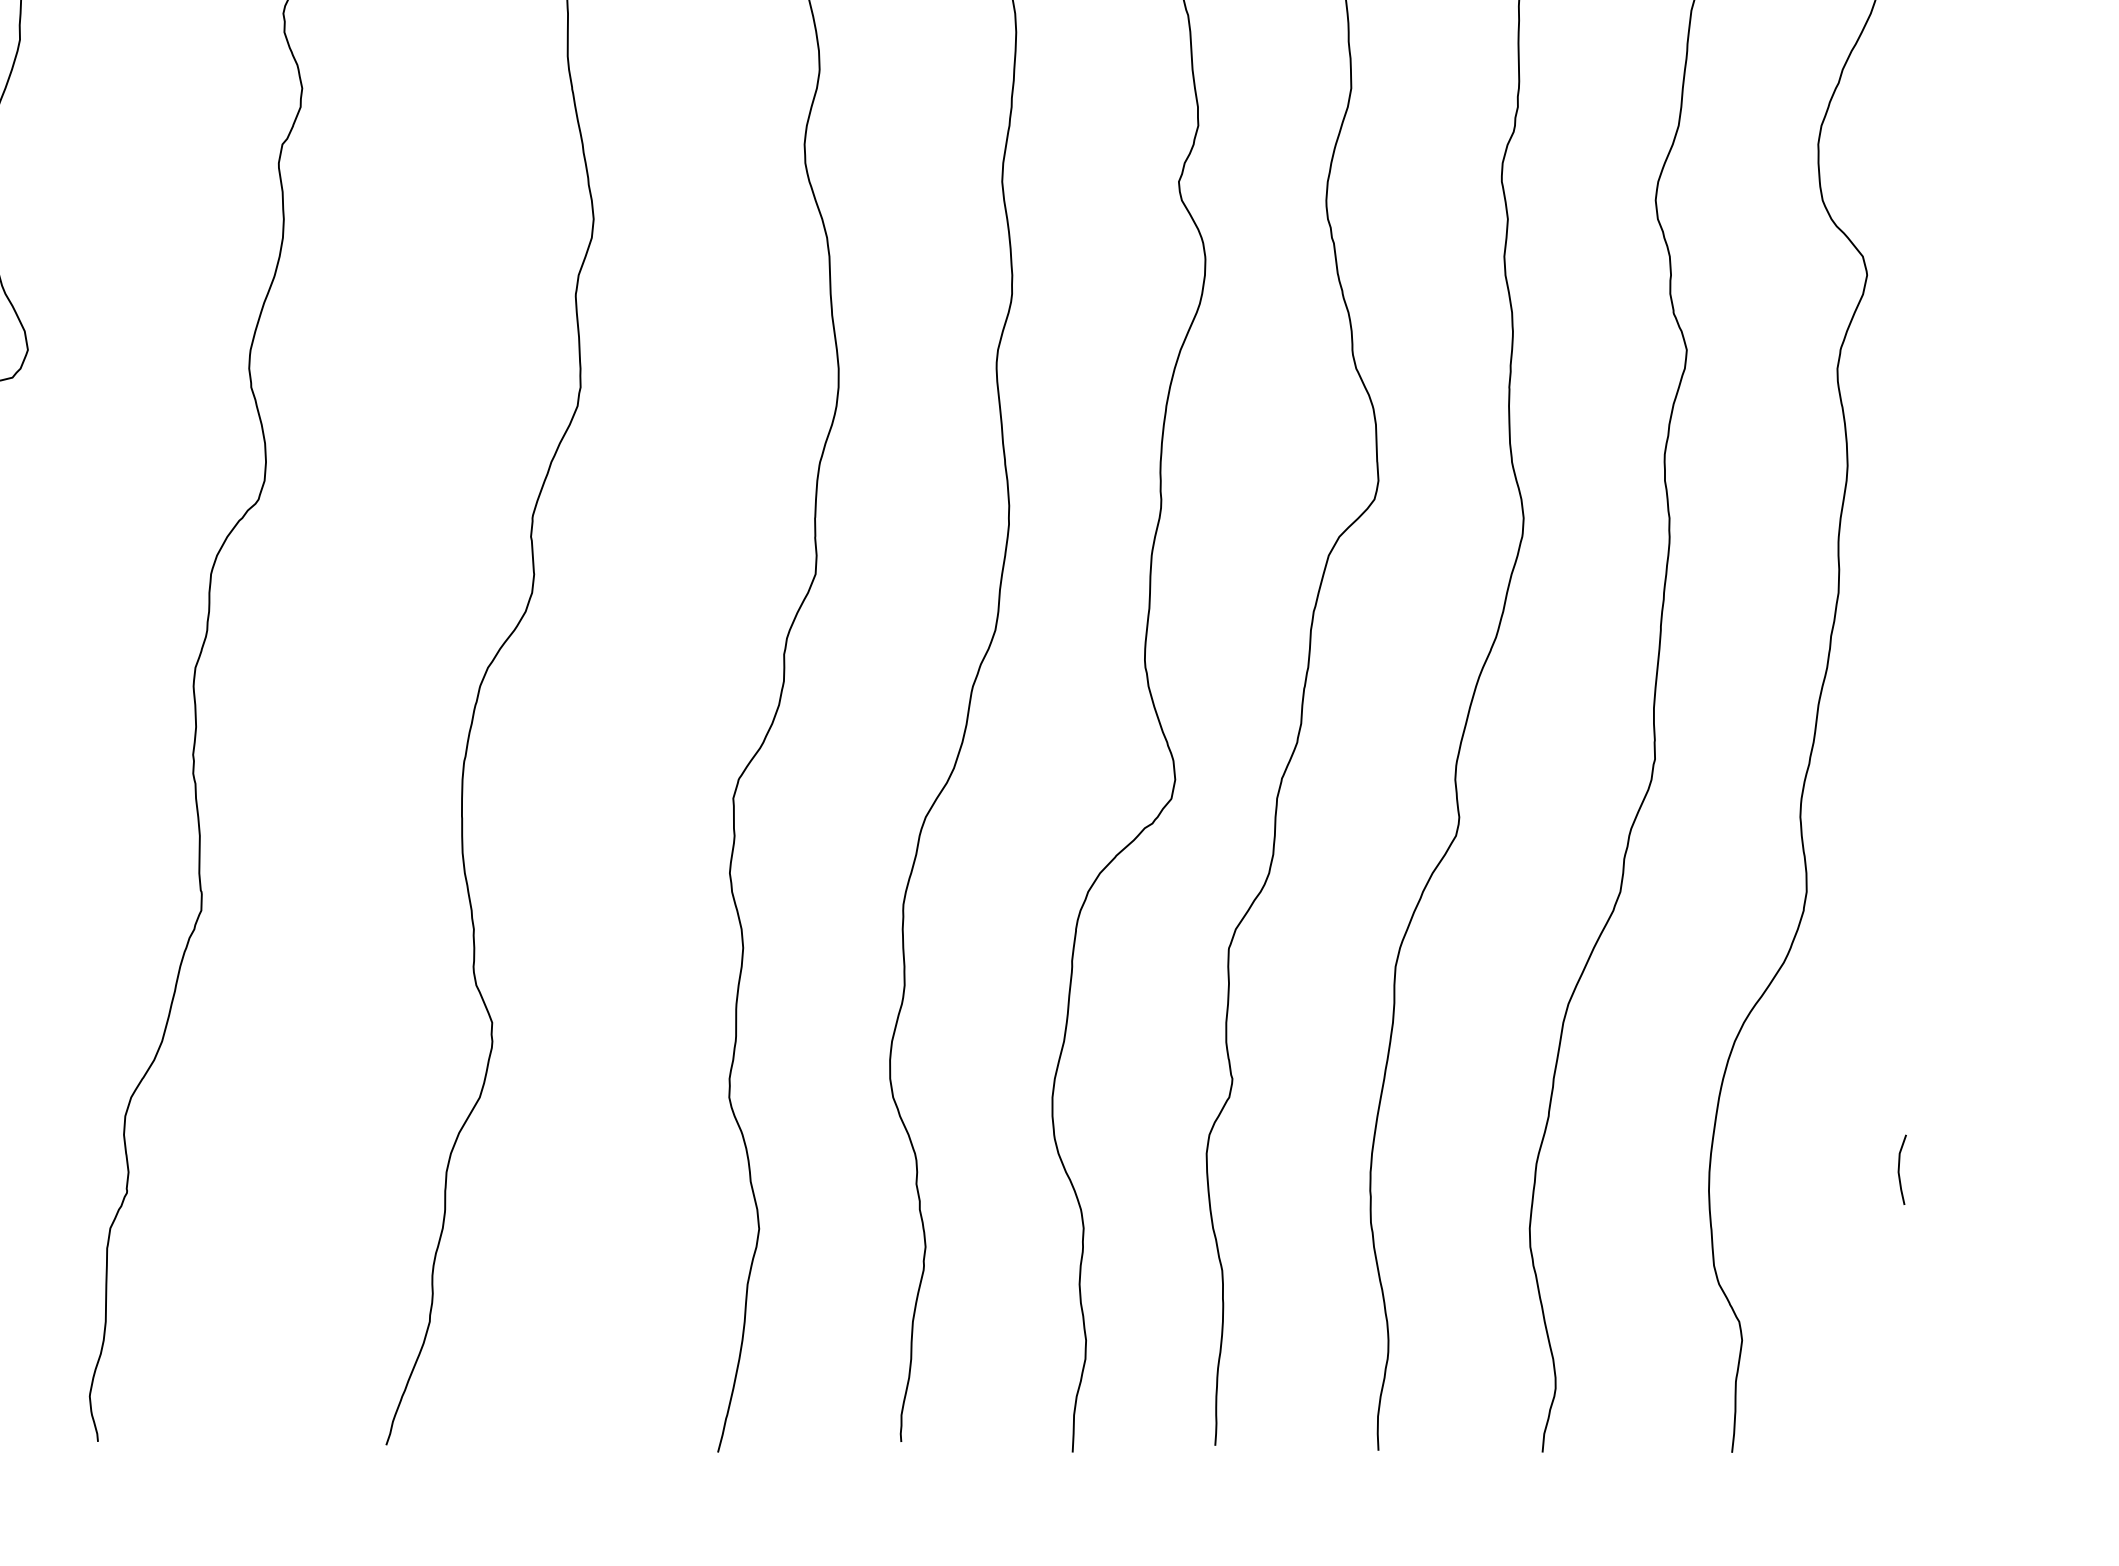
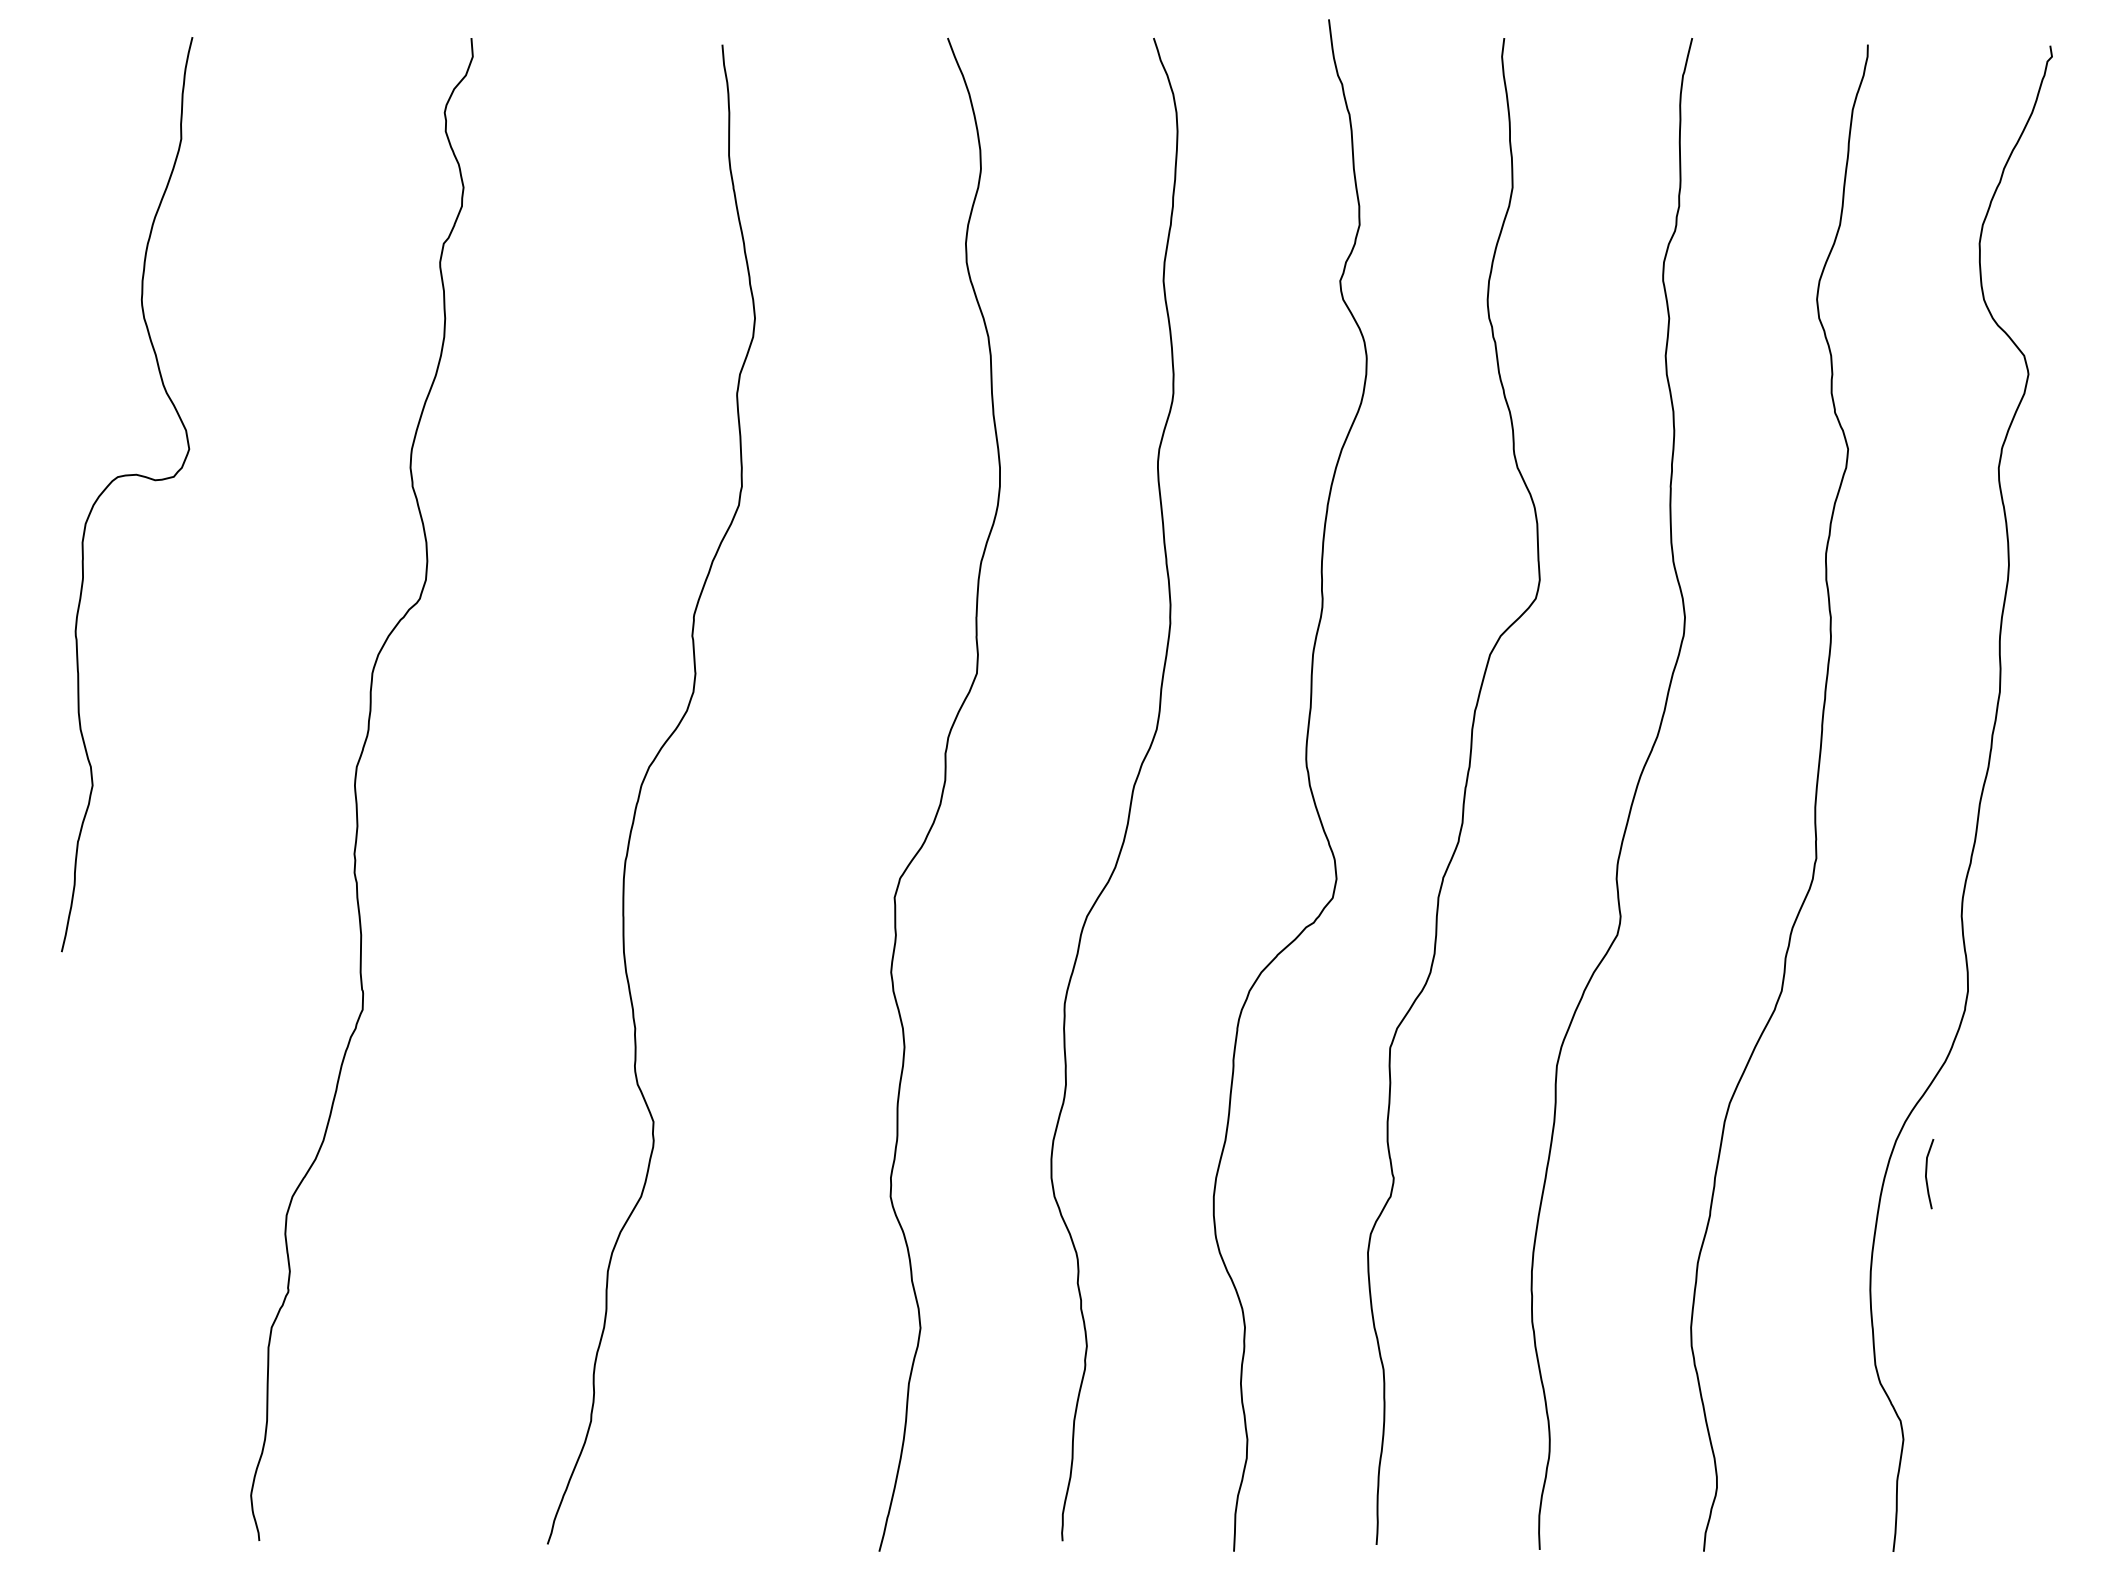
line: (1899, 1170) -> (1926, 1174), moved

